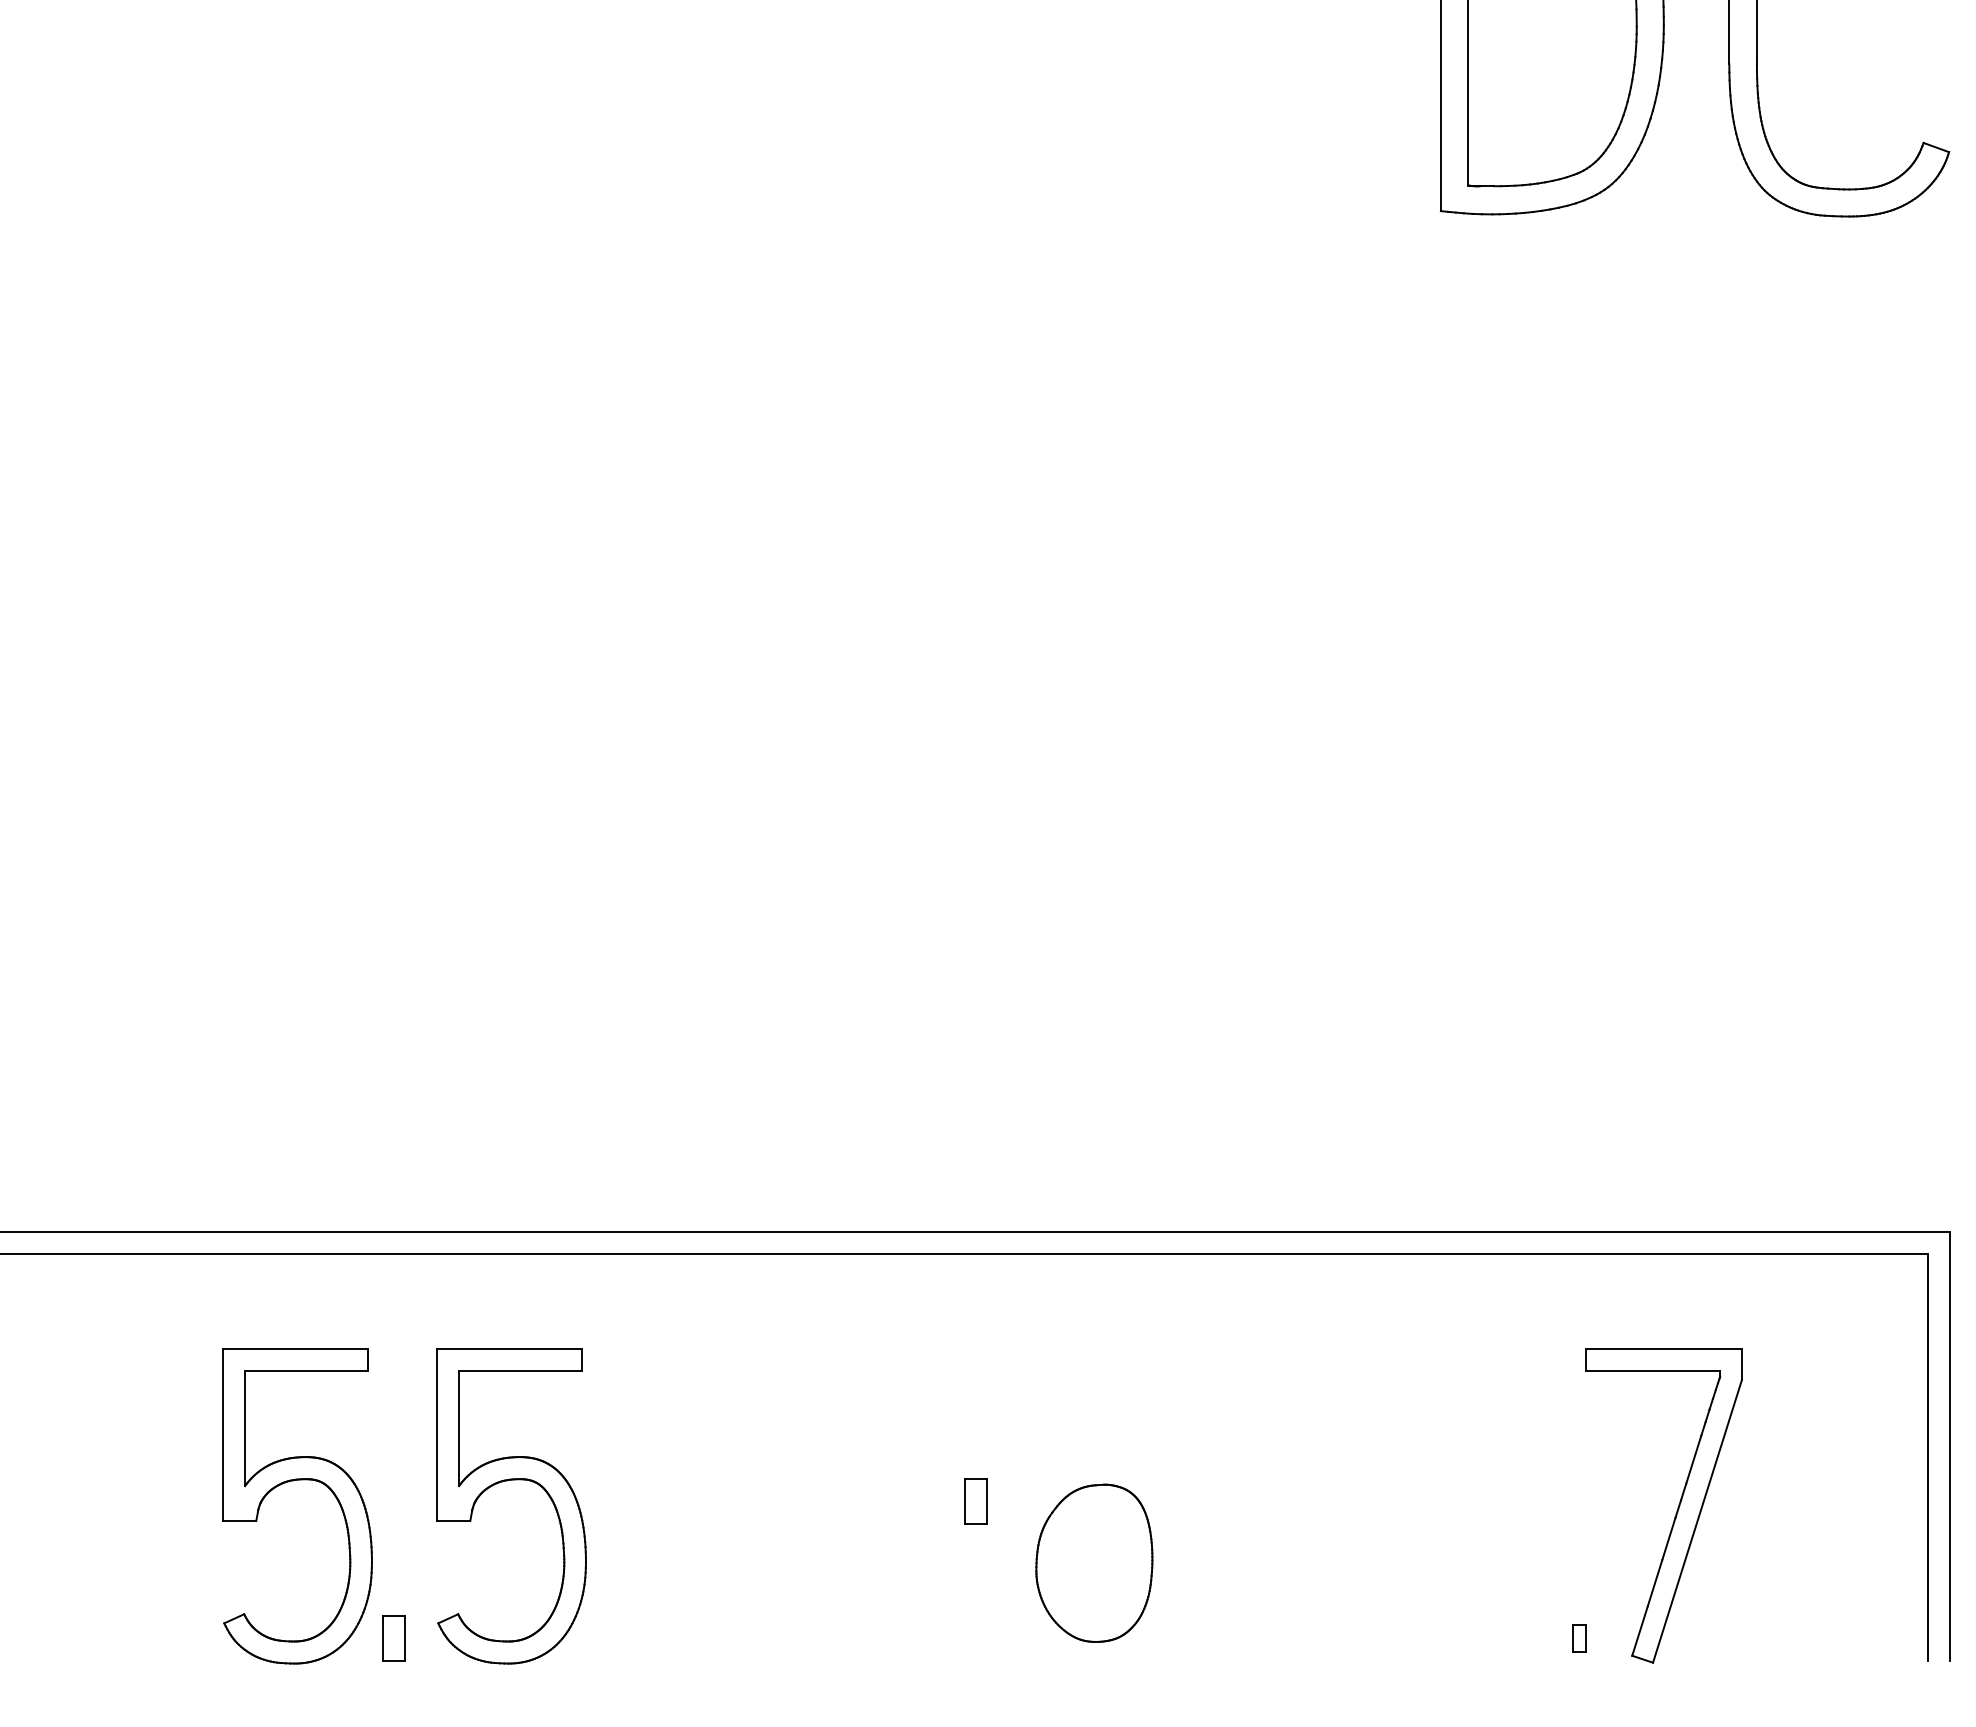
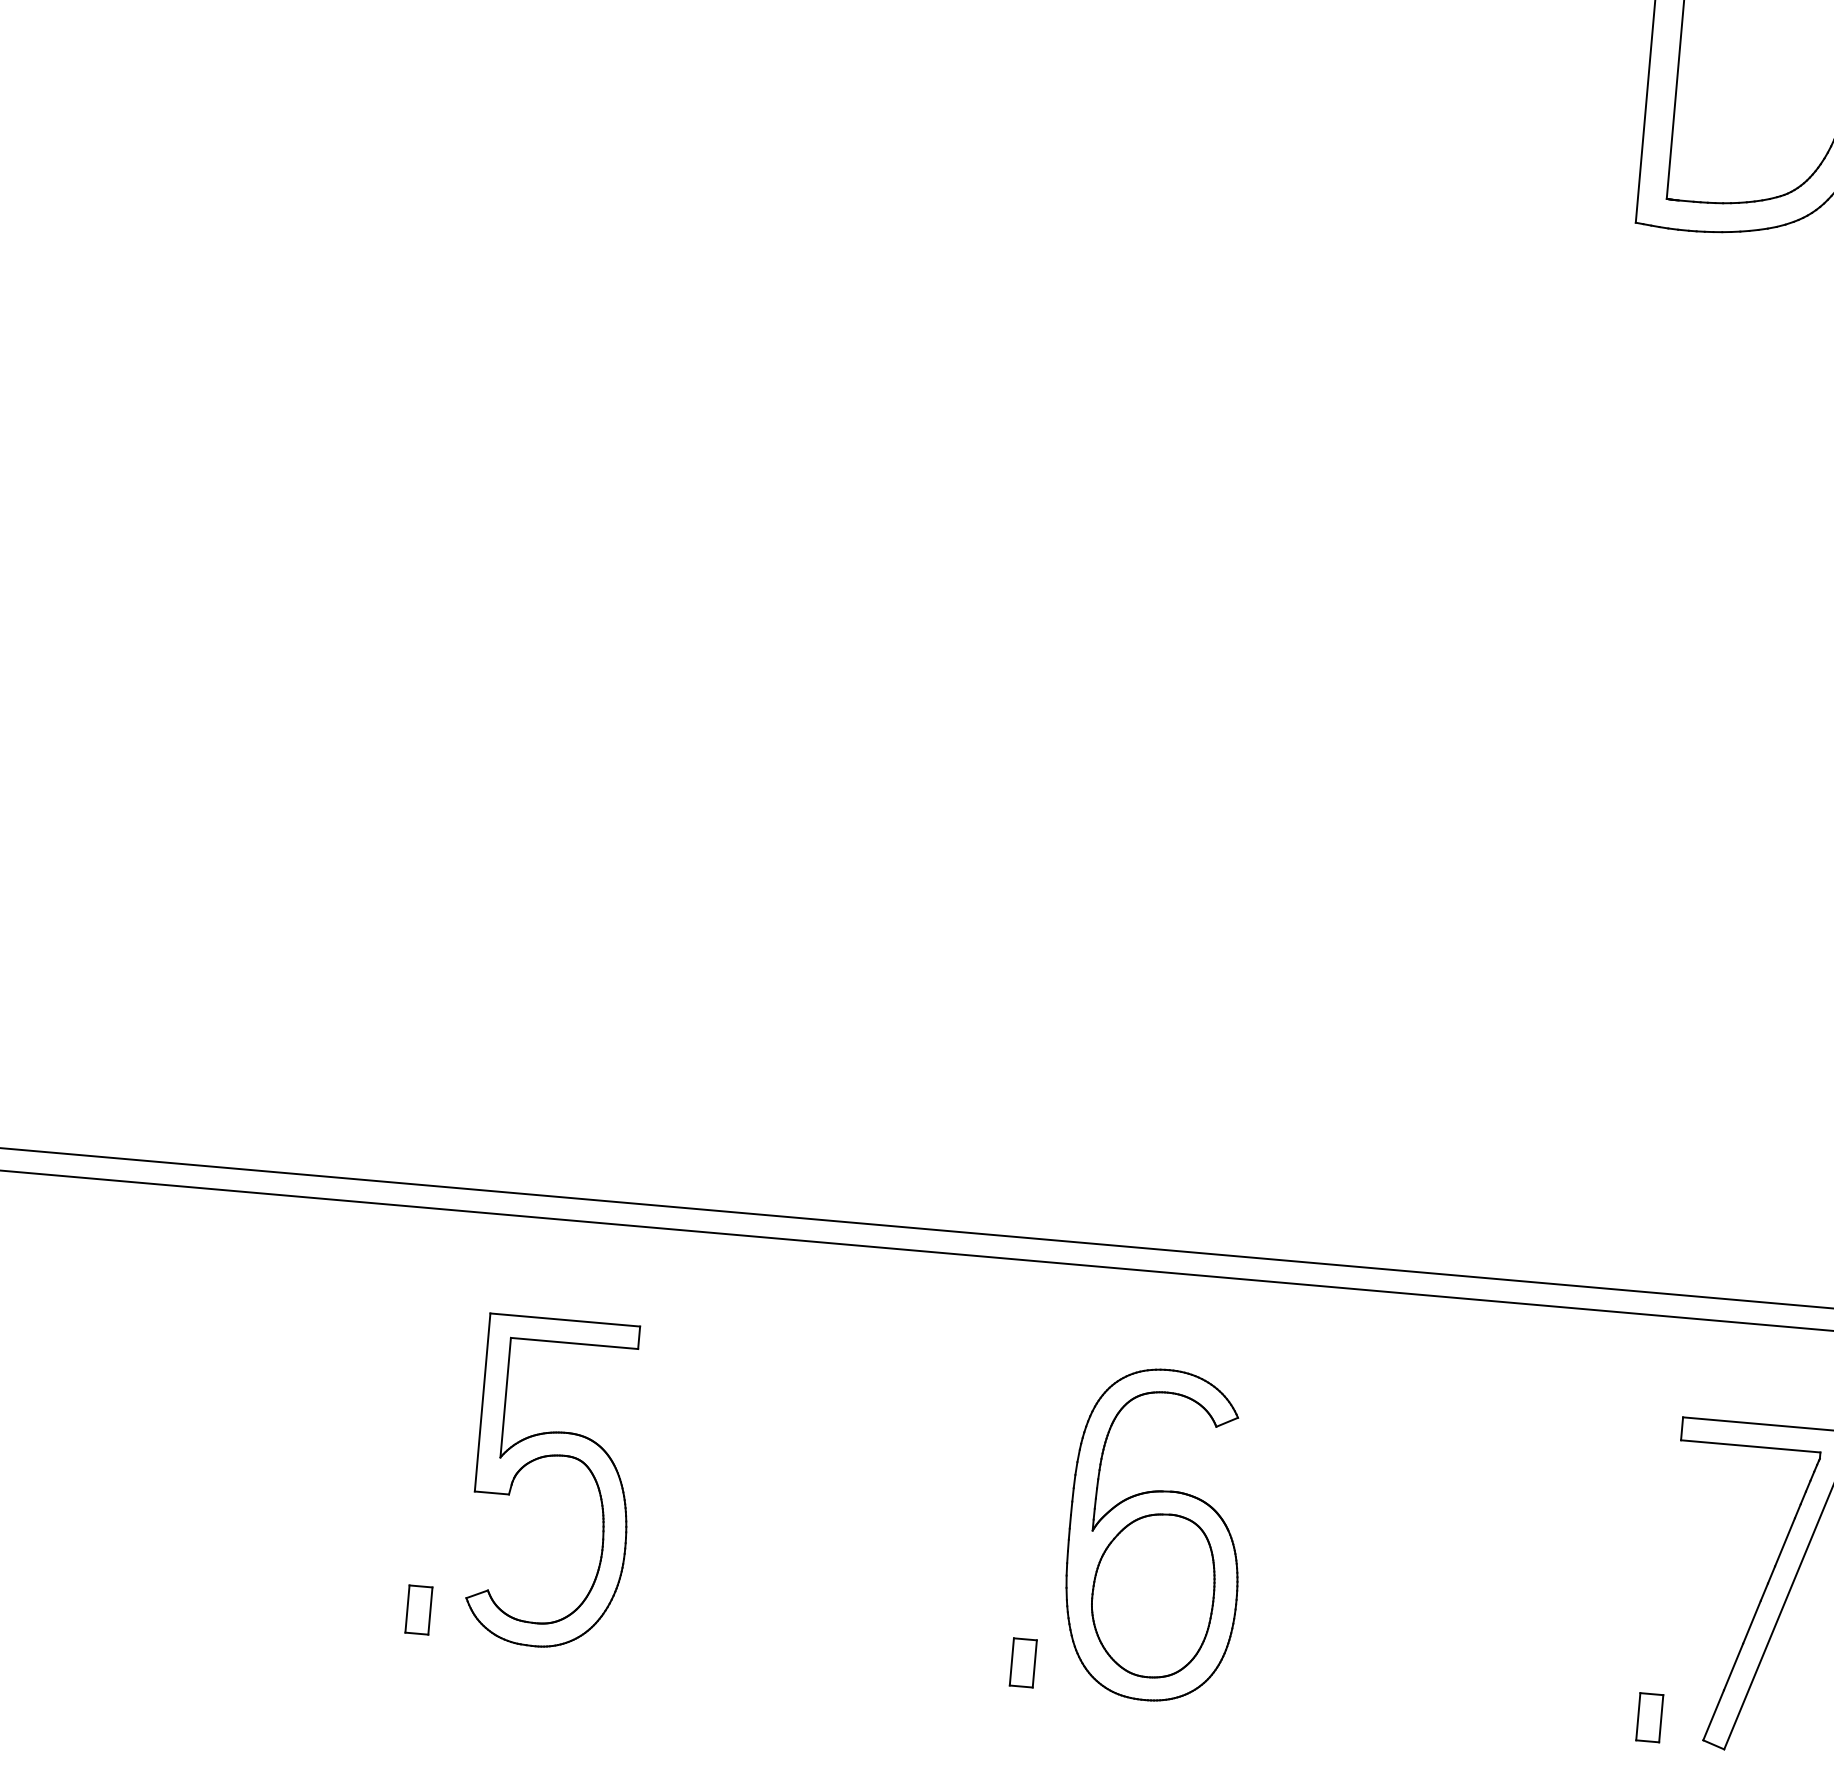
part: (293, 1481) -> (328, 1437), removed
part: (975, 1501) -> (1022, 1662), moved
part: (1091, 1504) -> (1155, 1534), added
part: (1578, 1638) -> (1649, 1717), size x1.67

